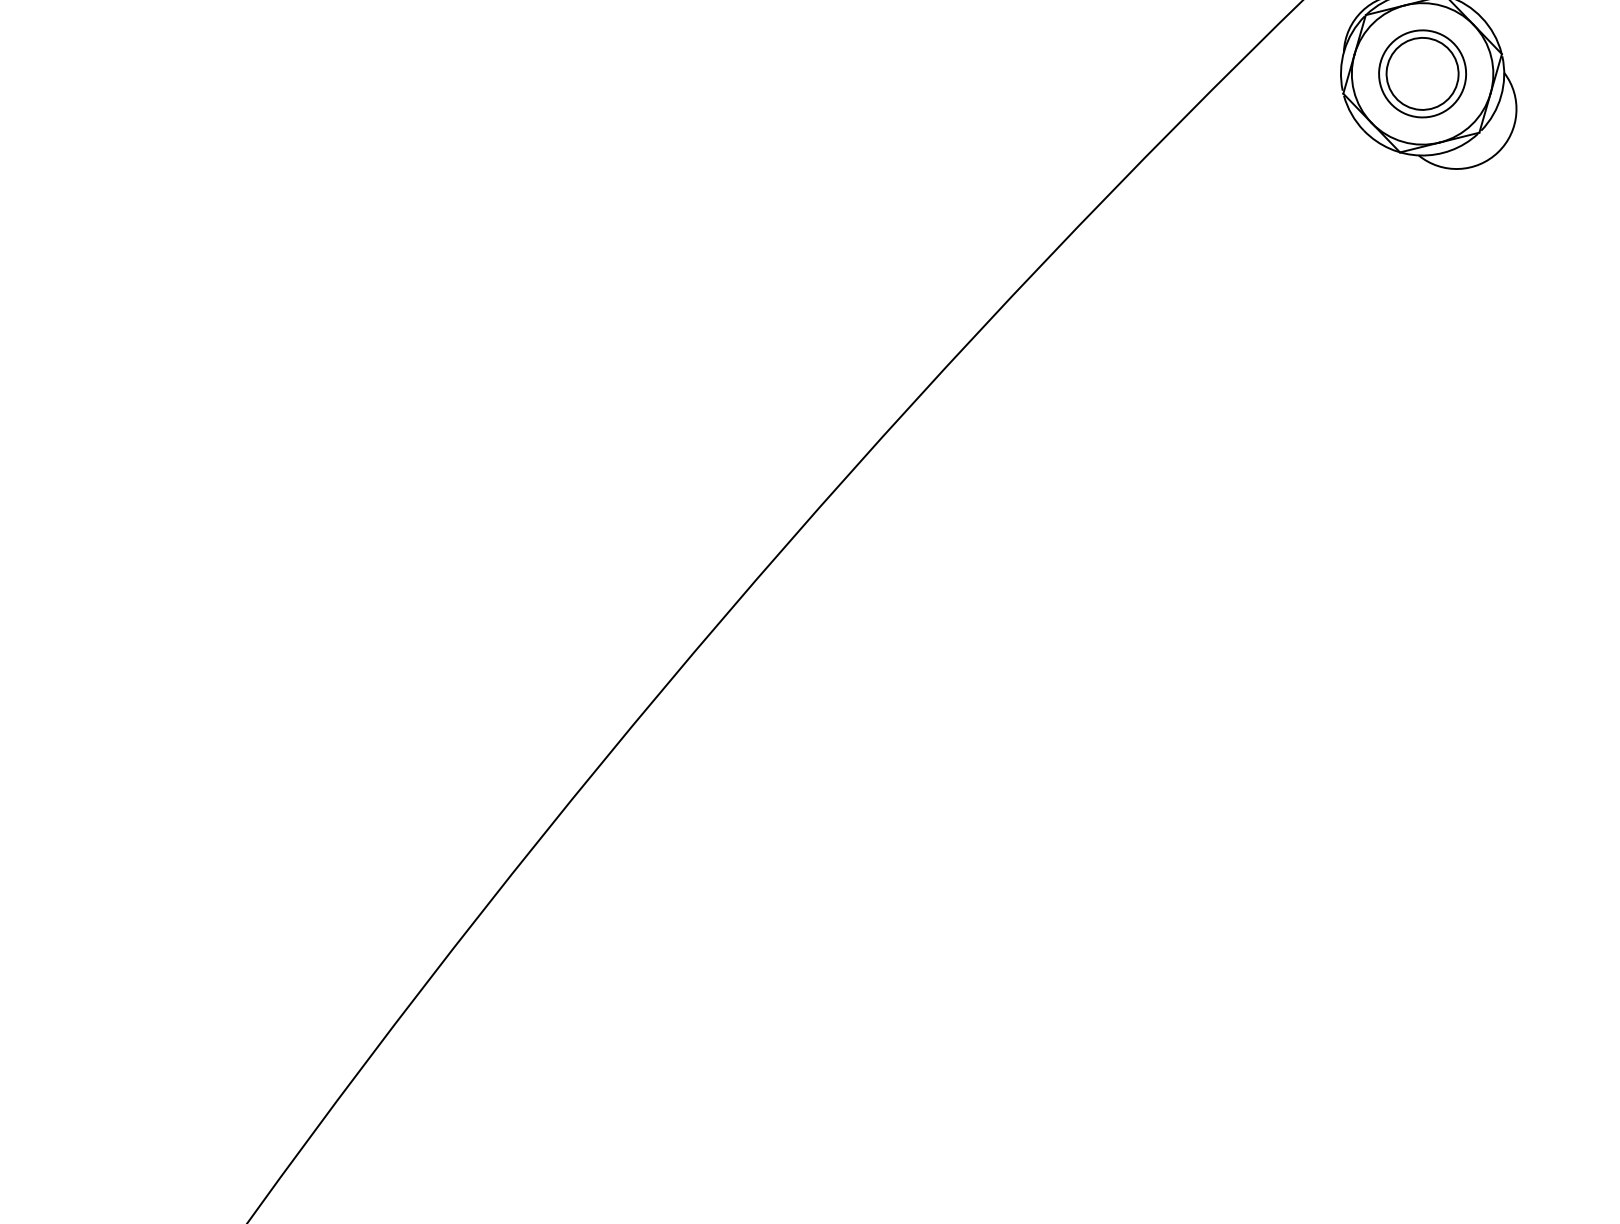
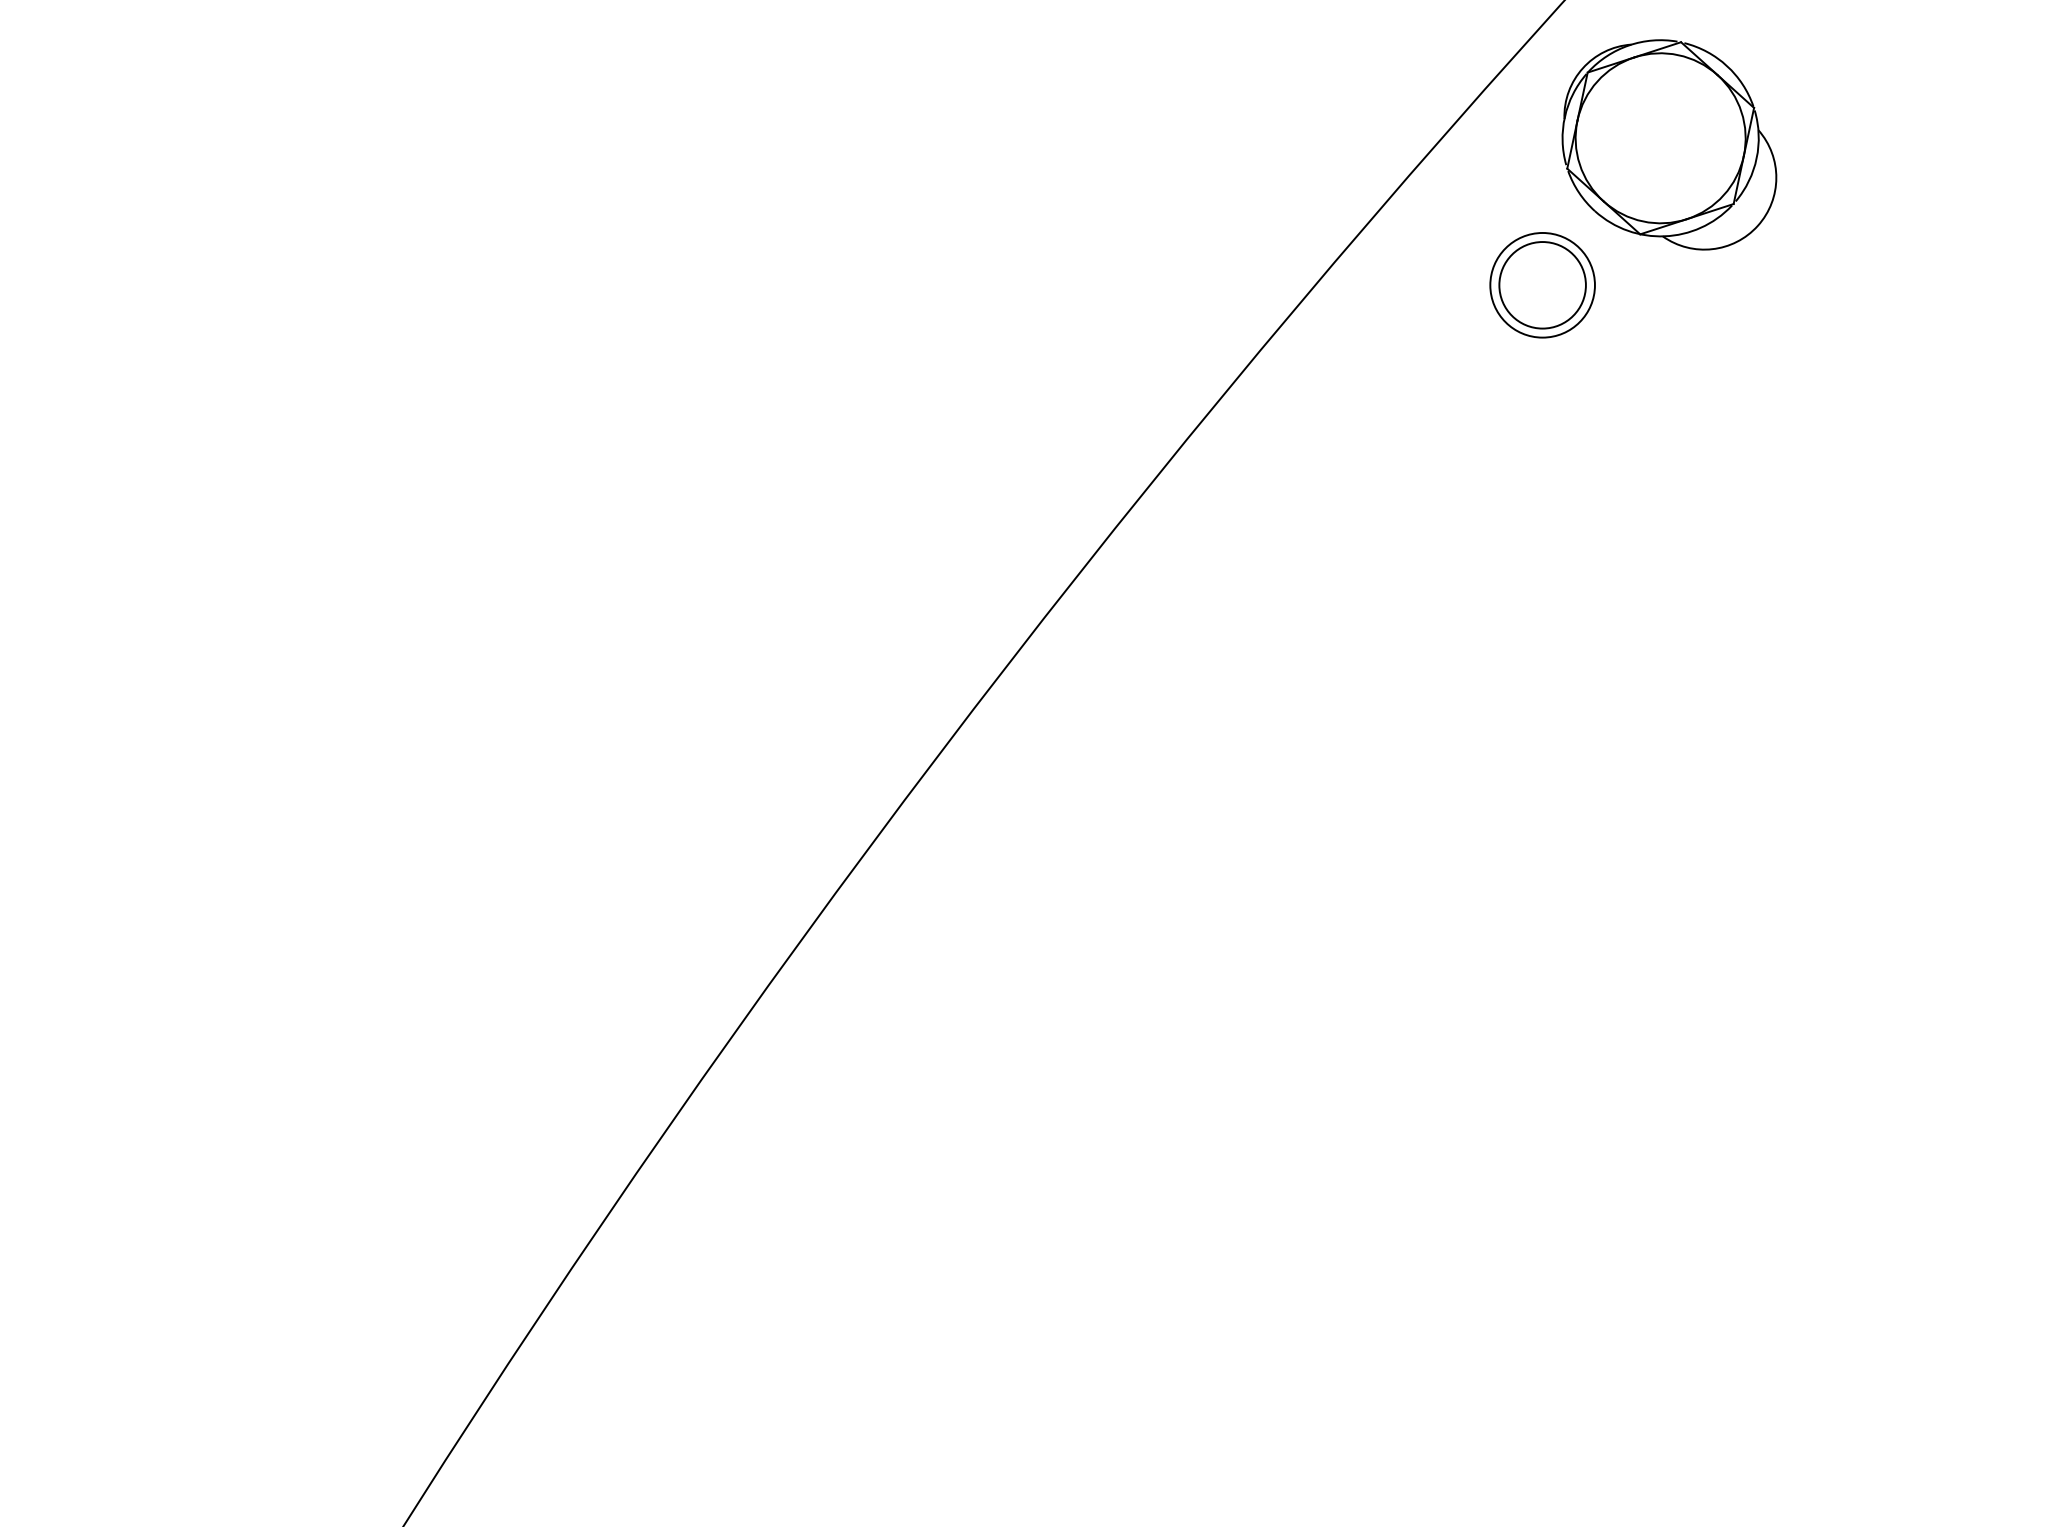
part: (1422, 74) -> (1542, 285), moved

